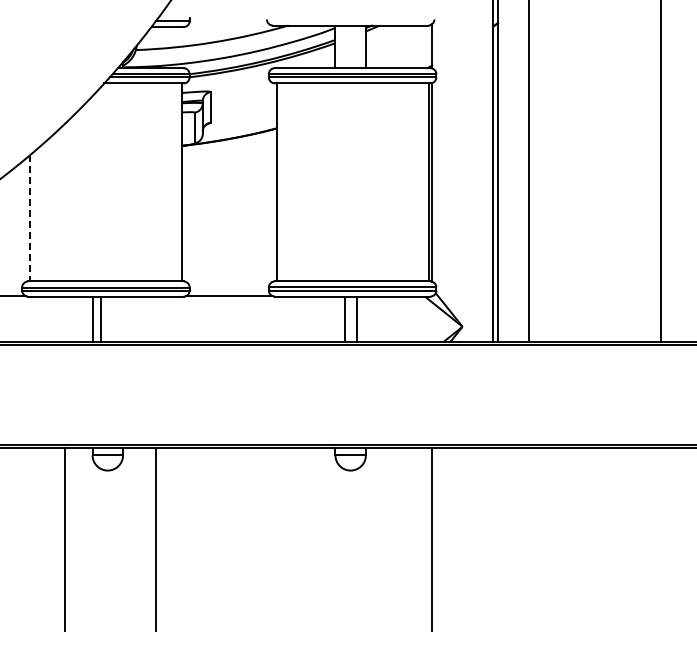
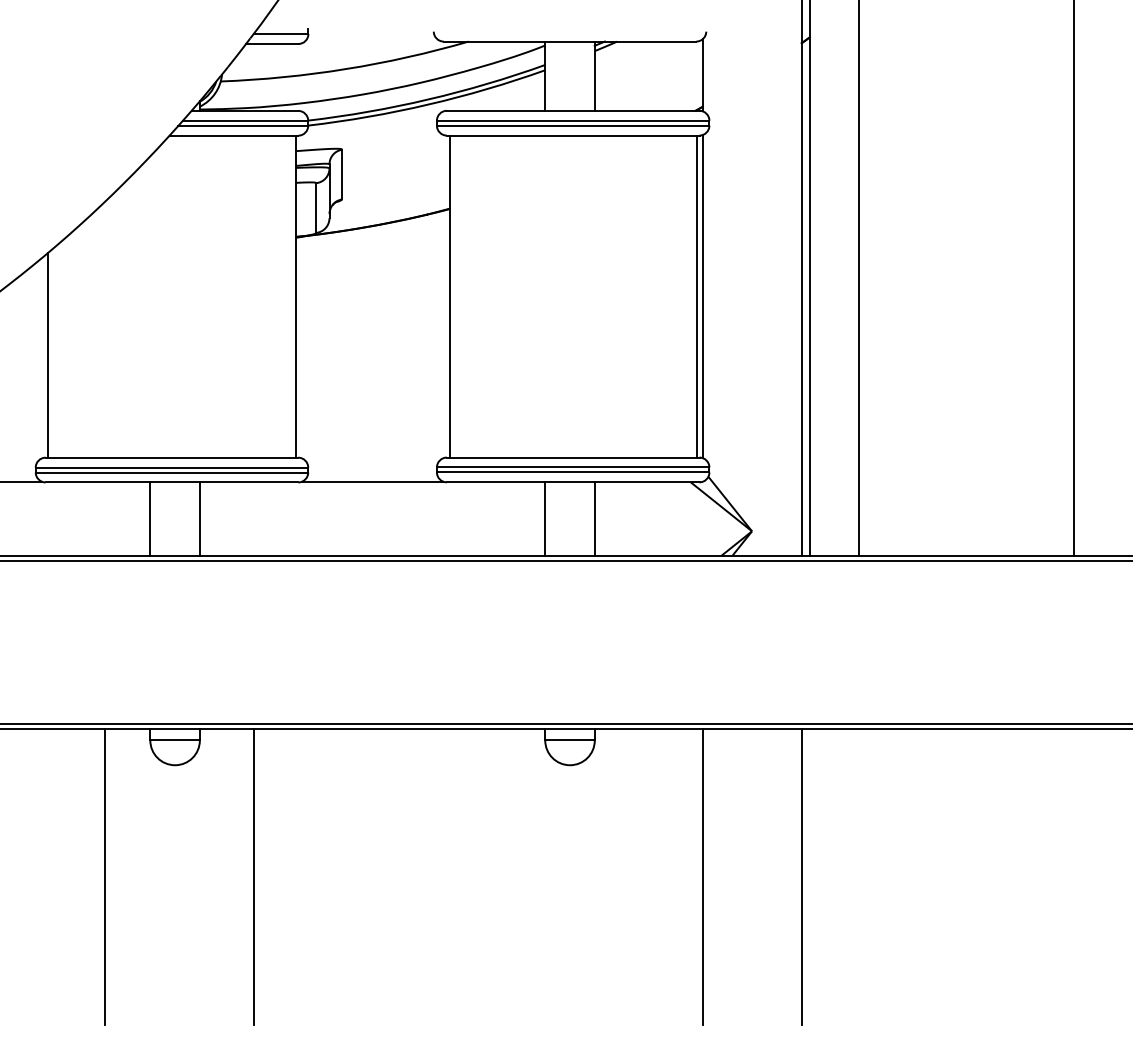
line: (29, 218) -> (47, 355), dashed -> solid
line: (101, 318) -> (200, 517), moved
line: (344, 318) -> (594, 517), moved
line: (357, 318) -> (545, 517), moved
line: (493, 539) -> (802, 877), added

